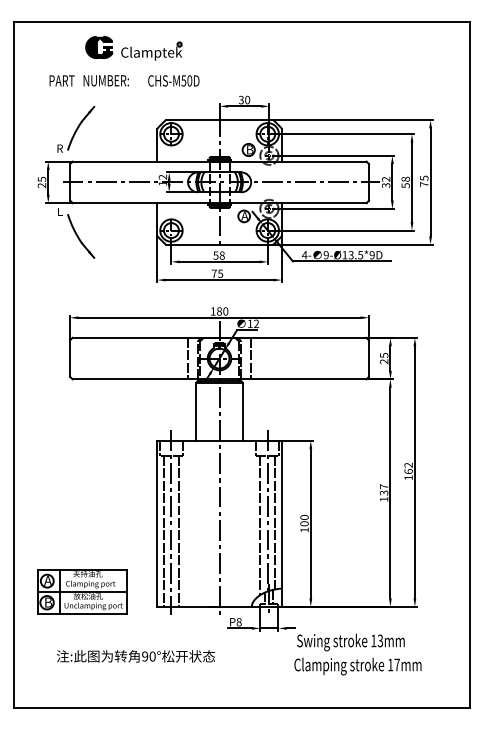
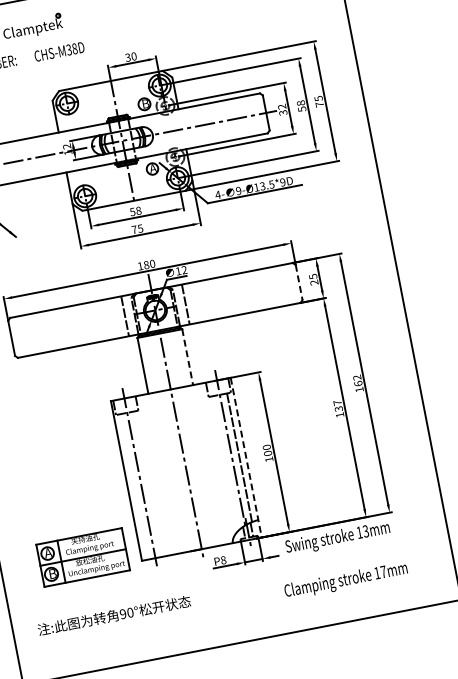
text: (186, 80) -> (71, 49), CHS-M50D -> CHS-M38D
line: (368, 359) -> (298, 283), solid -> dashed
line: (242, 412) -> (187, 357), solid -> dashed
line: (281, 524) -> (246, 458), solid -> dashed
line: (260, 525) -> (226, 463), removed
line: (163, 530) -> (133, 486), removed
line: (178, 530) -> (148, 483), removed
part: (82, 591) -> (83, 556), moved
text: (350, 642) -> (337, 538), moved
text: (135, 656) -> (113, 615), moved

